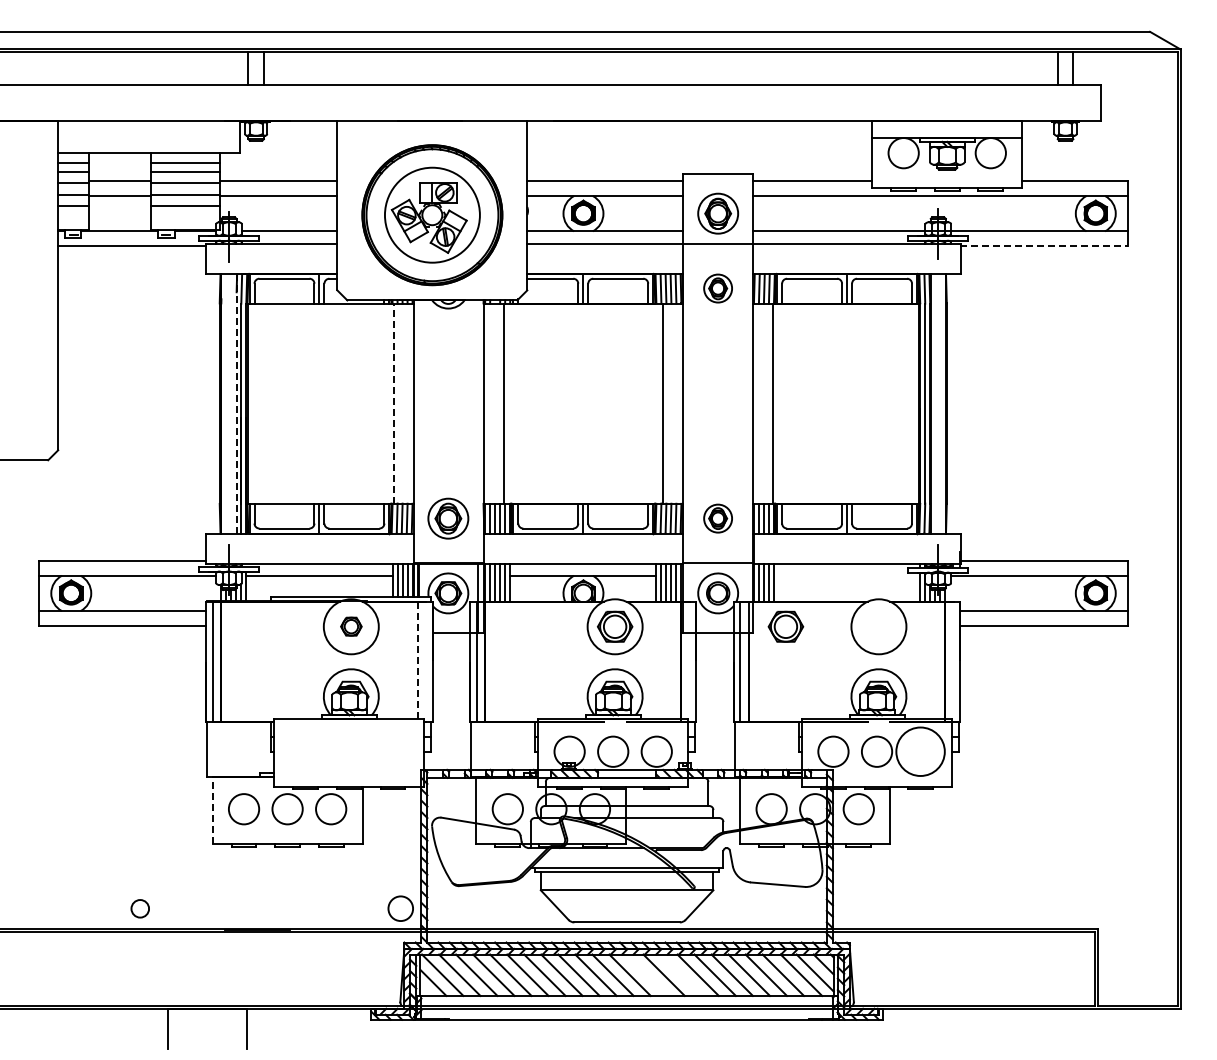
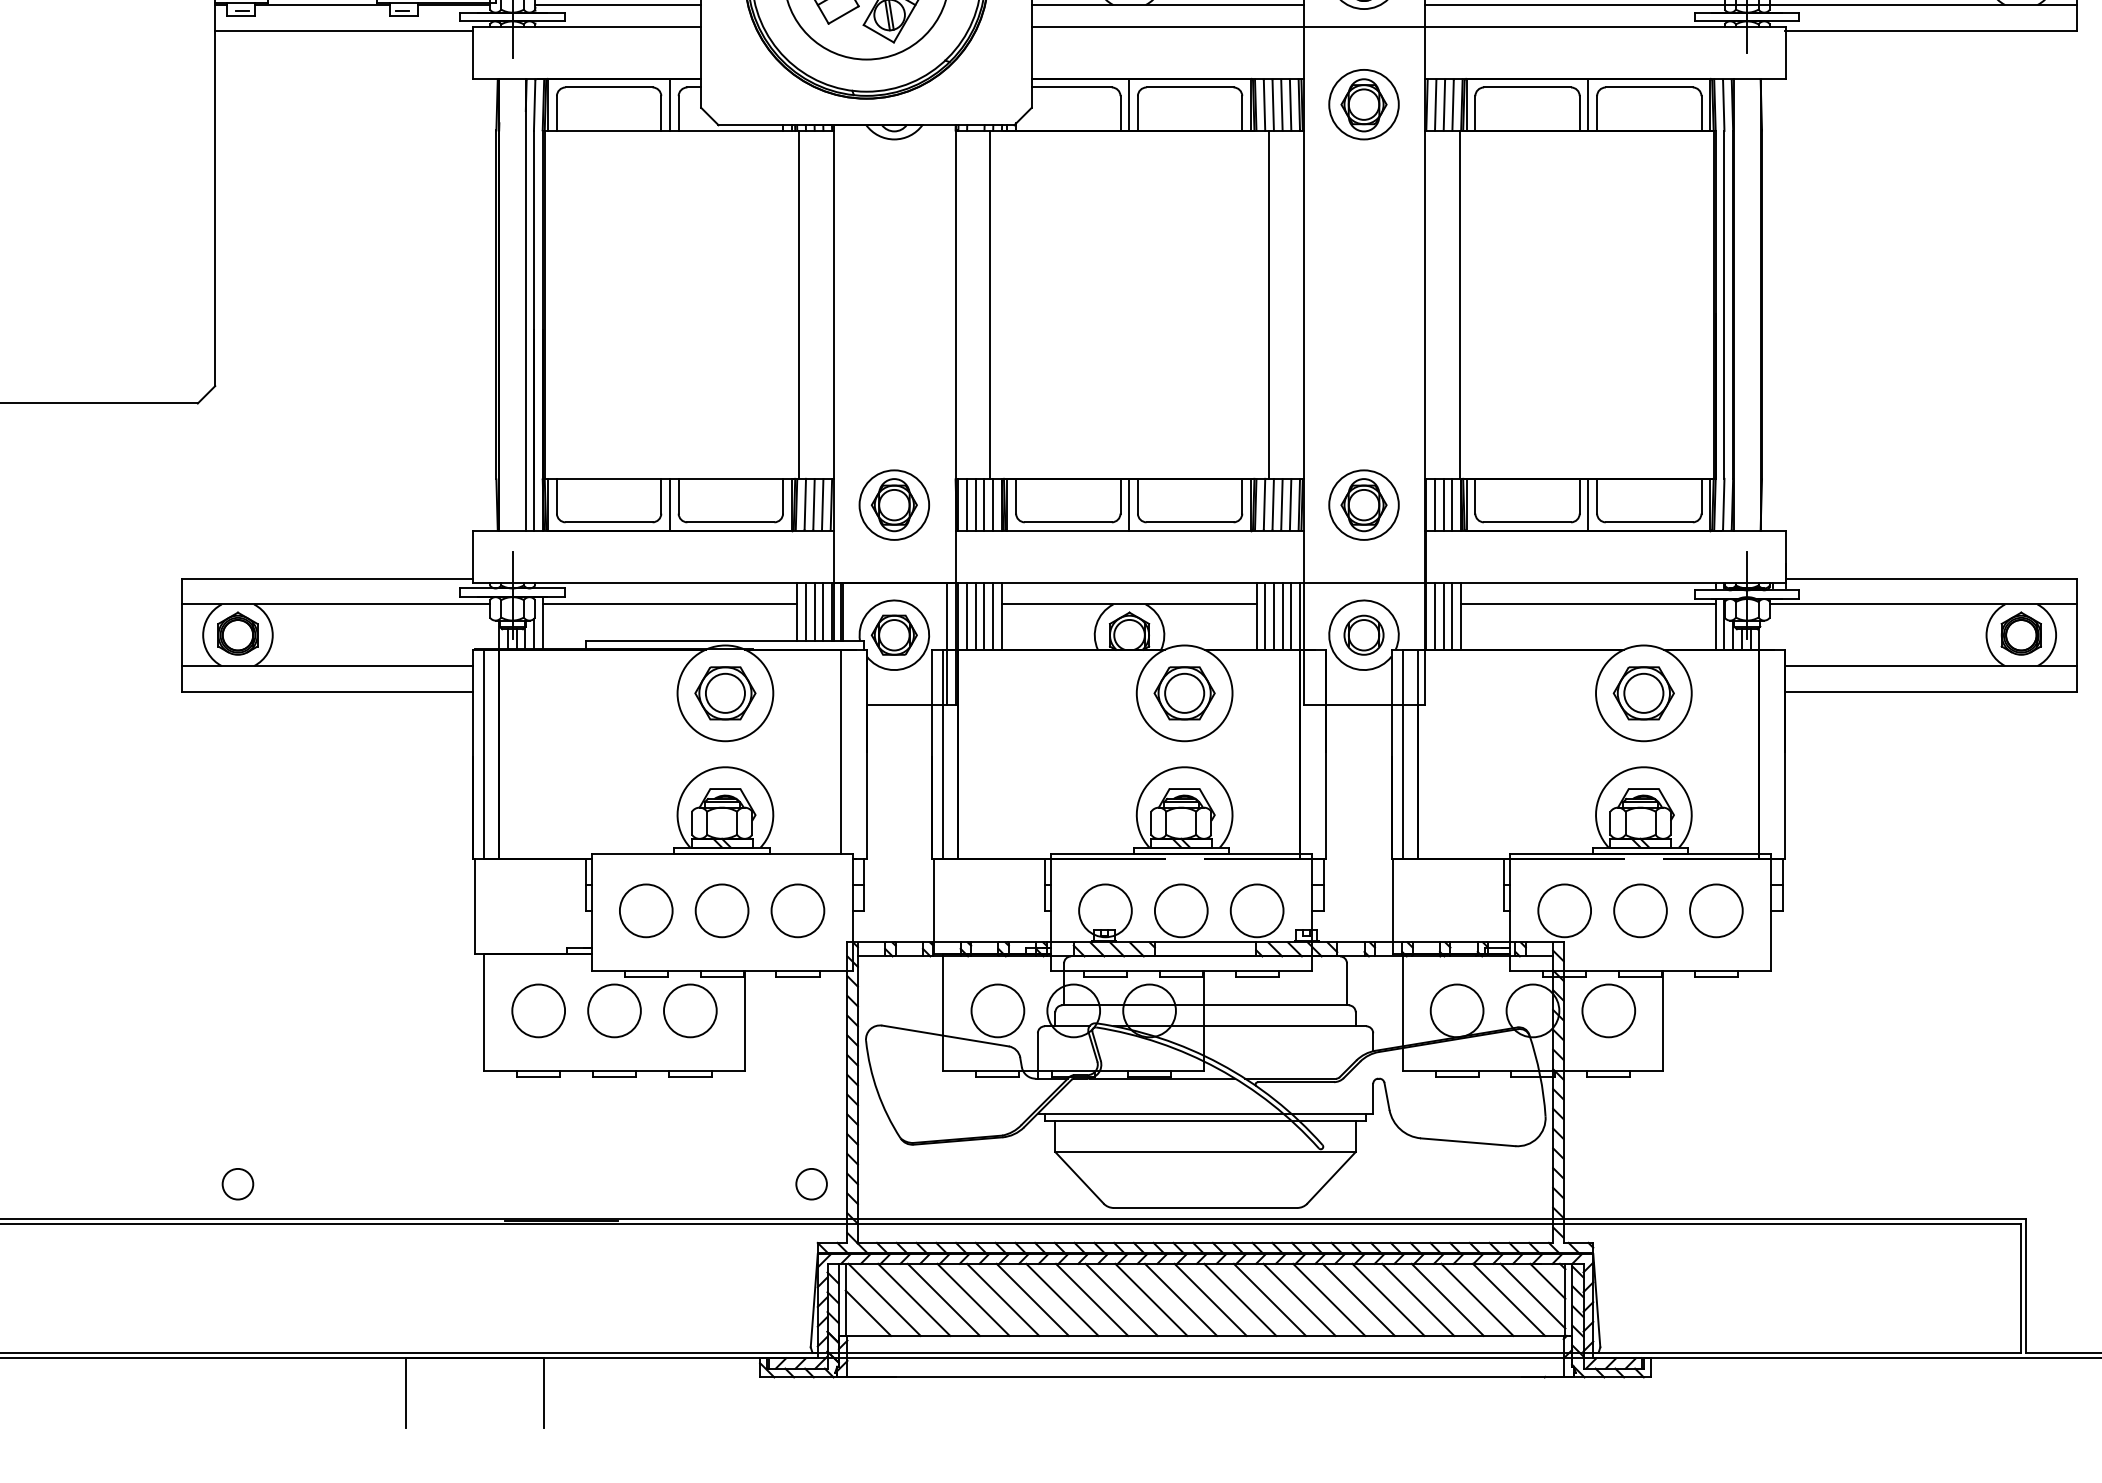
line: (1044, 246) -> (1932, 31), dashed -> solid
part: (717, 288) -> (1362, 104), size x1.43
line: (236, 403) -> (525, 304), dashed -> solid
line: (393, 403) -> (798, 304), dashed -> solid
part: (717, 518) -> (1362, 504), size x1.43
line: (846, 575) -> (1587, 604), added
part: (351, 626) -> (725, 692), size x1.67
part: (785, 626) -> (1643, 692), moved
line: (417, 660) -> (840, 752), dashed -> solid
circle: (305, 751) -> (645, 910), added
circle: (349, 751) -> (722, 910), added
circle: (392, 751) -> (797, 910), added
circle: (920, 751) -> (1716, 910), size x0.62
line: (212, 810) -> (483, 1013), dashed -> solid
circle: (139, 908) -> (236, 1183), moved
circle: (400, 908) -> (811, 1183), size x0.71
line: (646, 974) -> (1239, 1298), added
line: (680, 974) -> (1298, 1298), added

